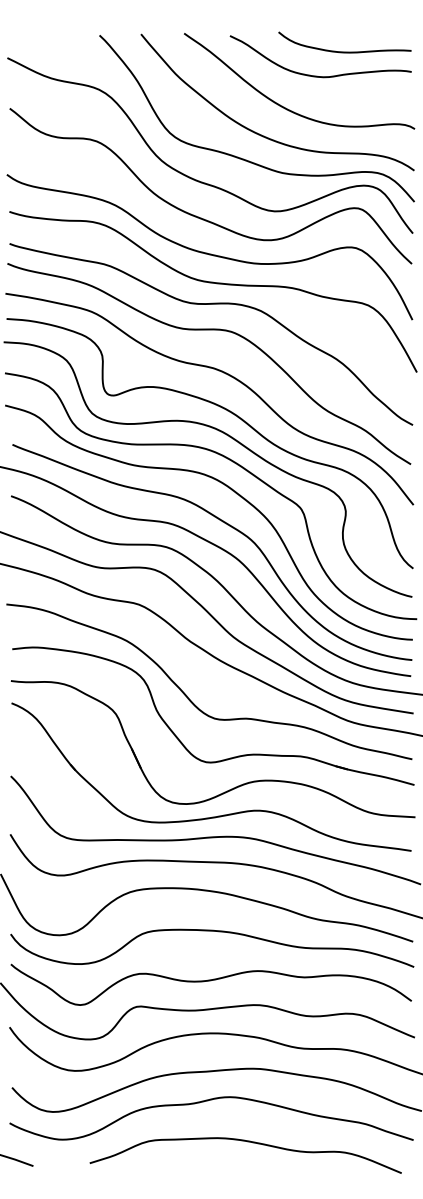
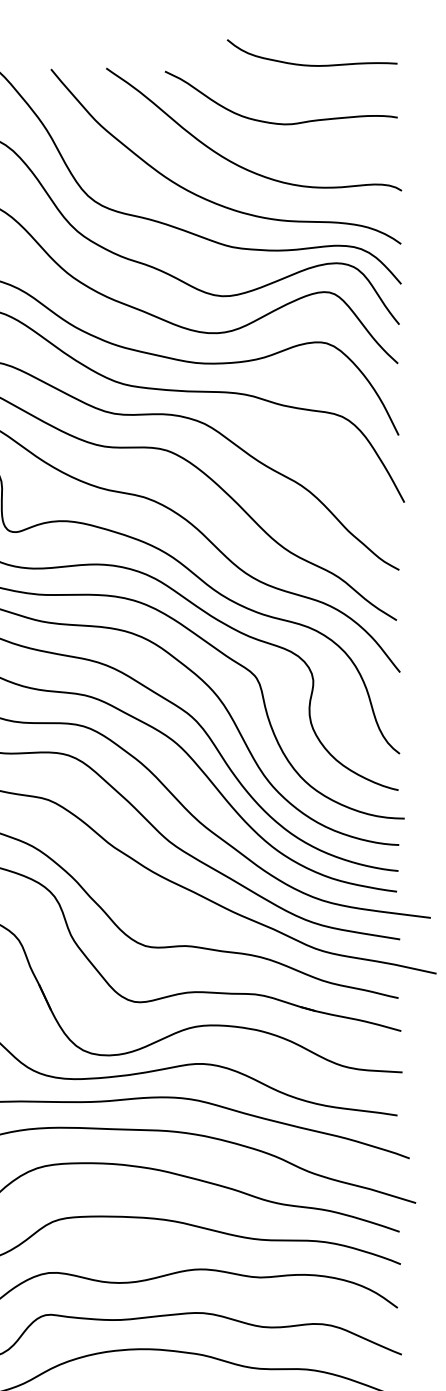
curve: (344, 51) -> (311, 64), moved

